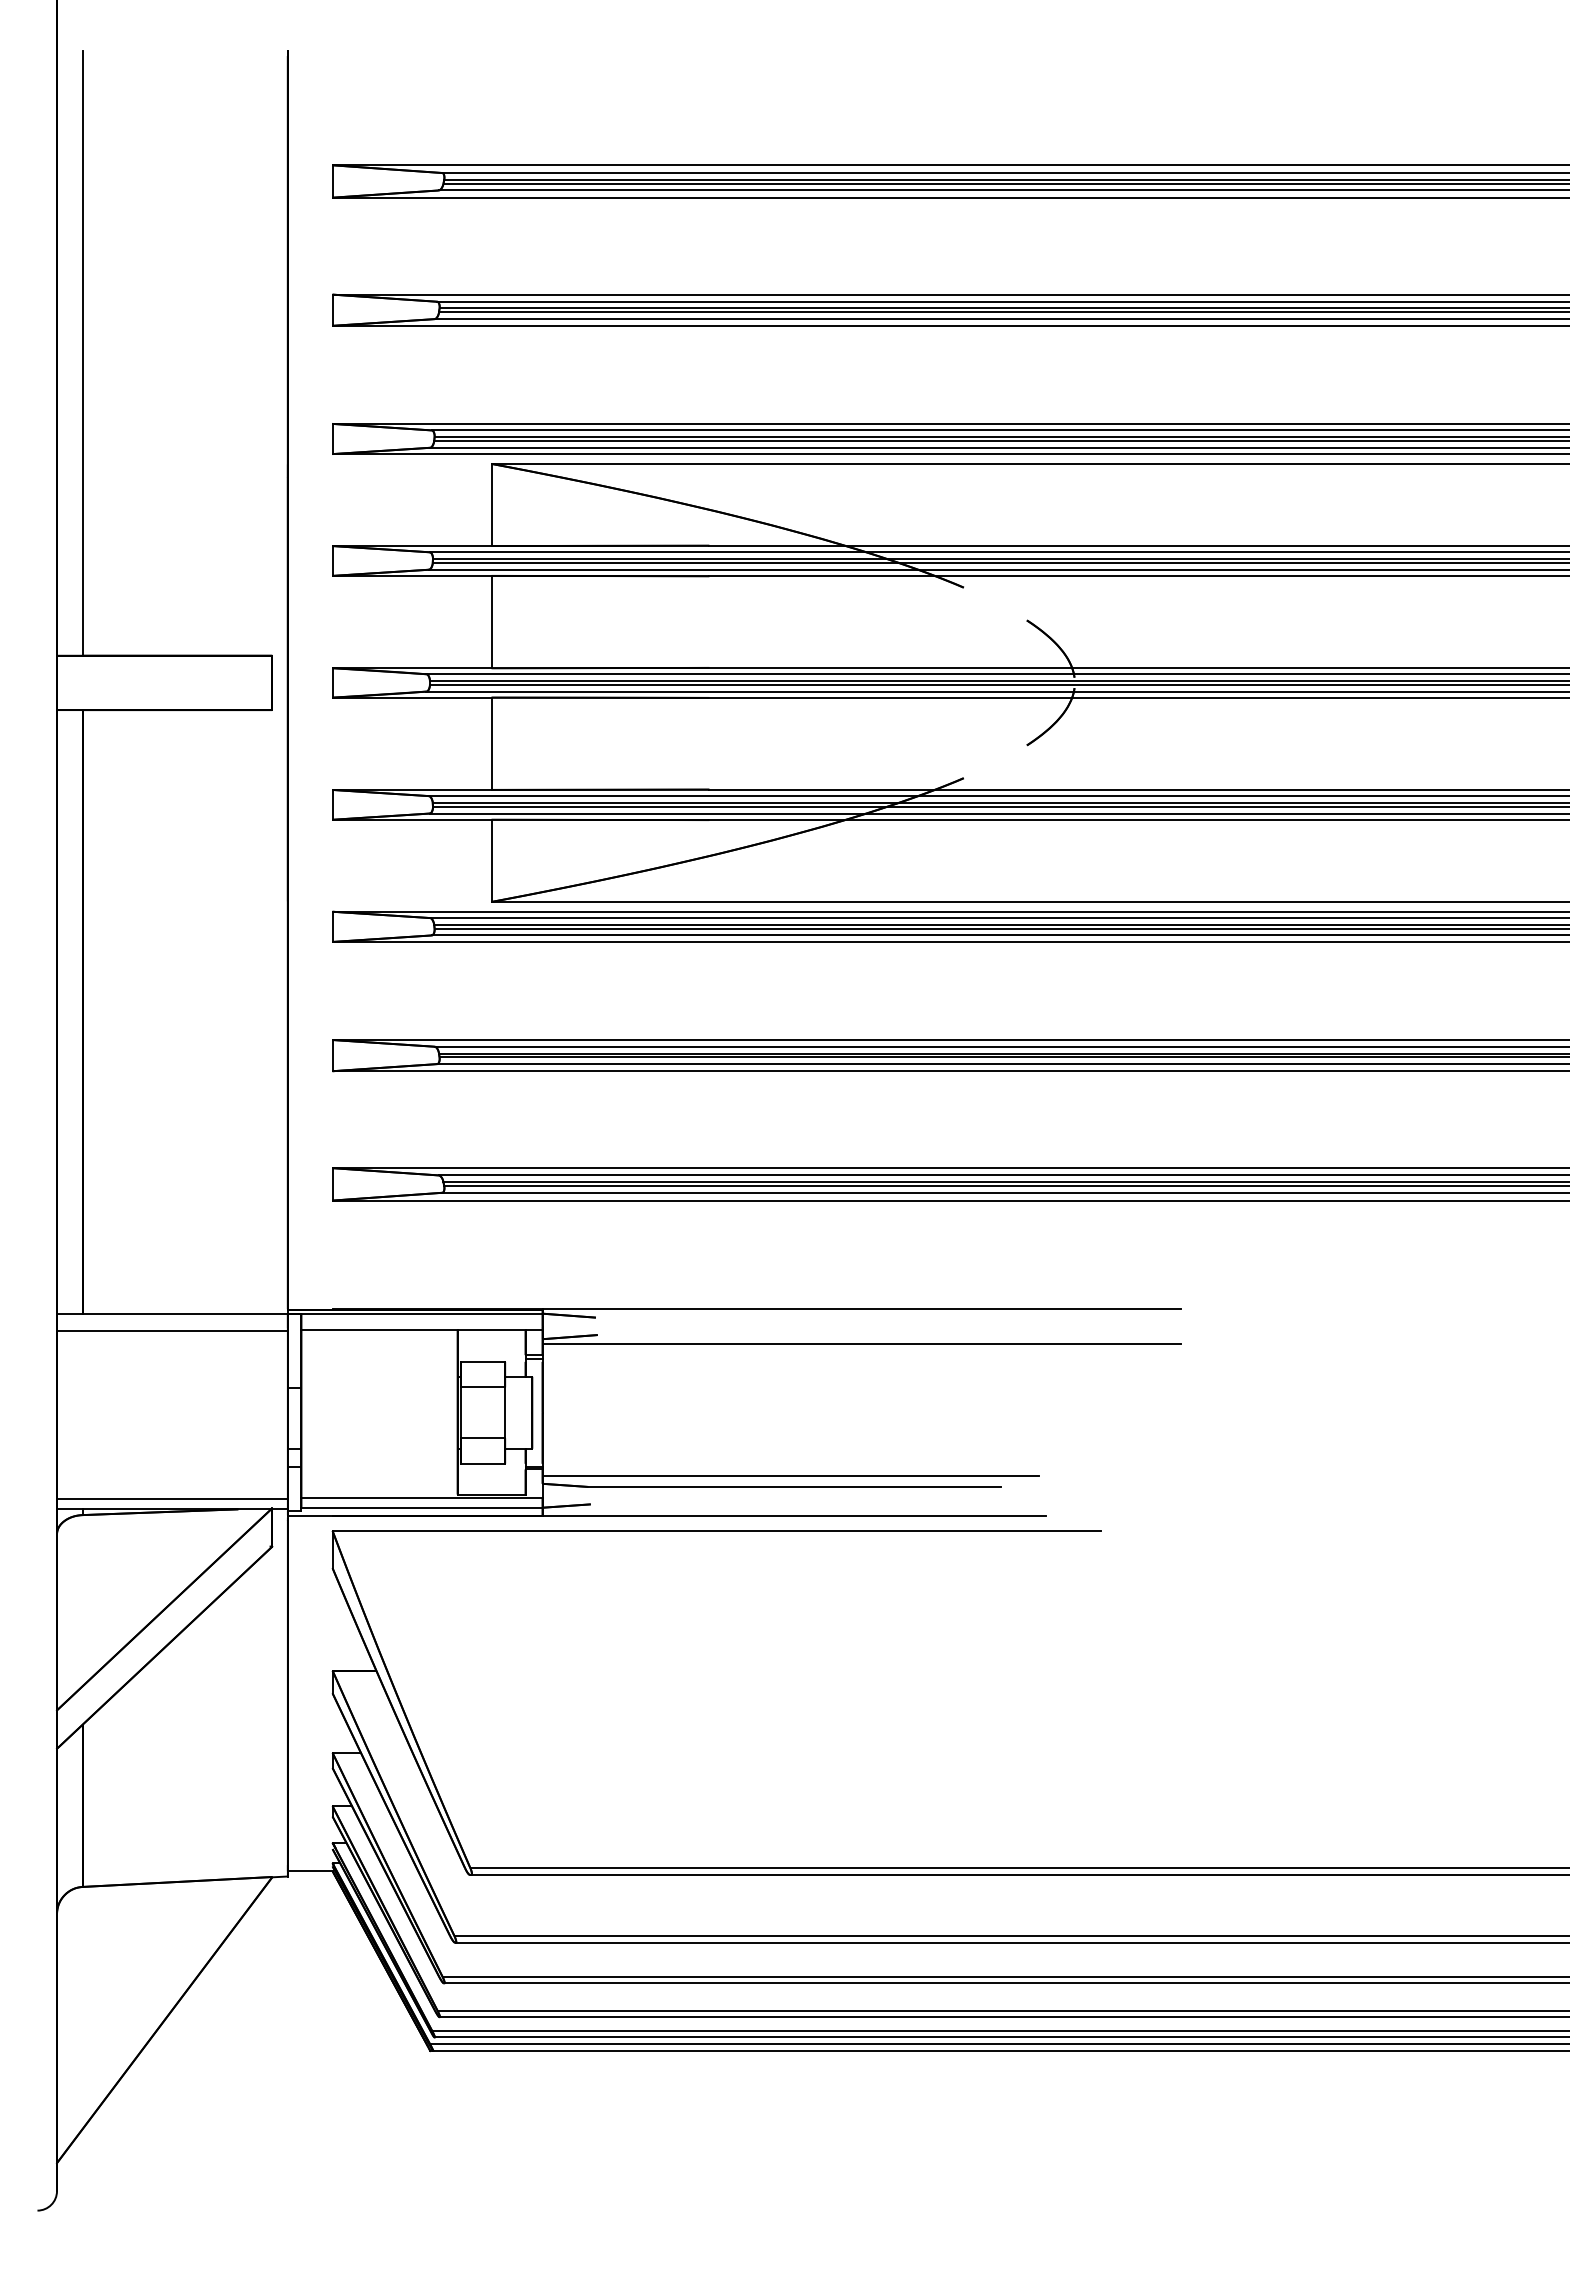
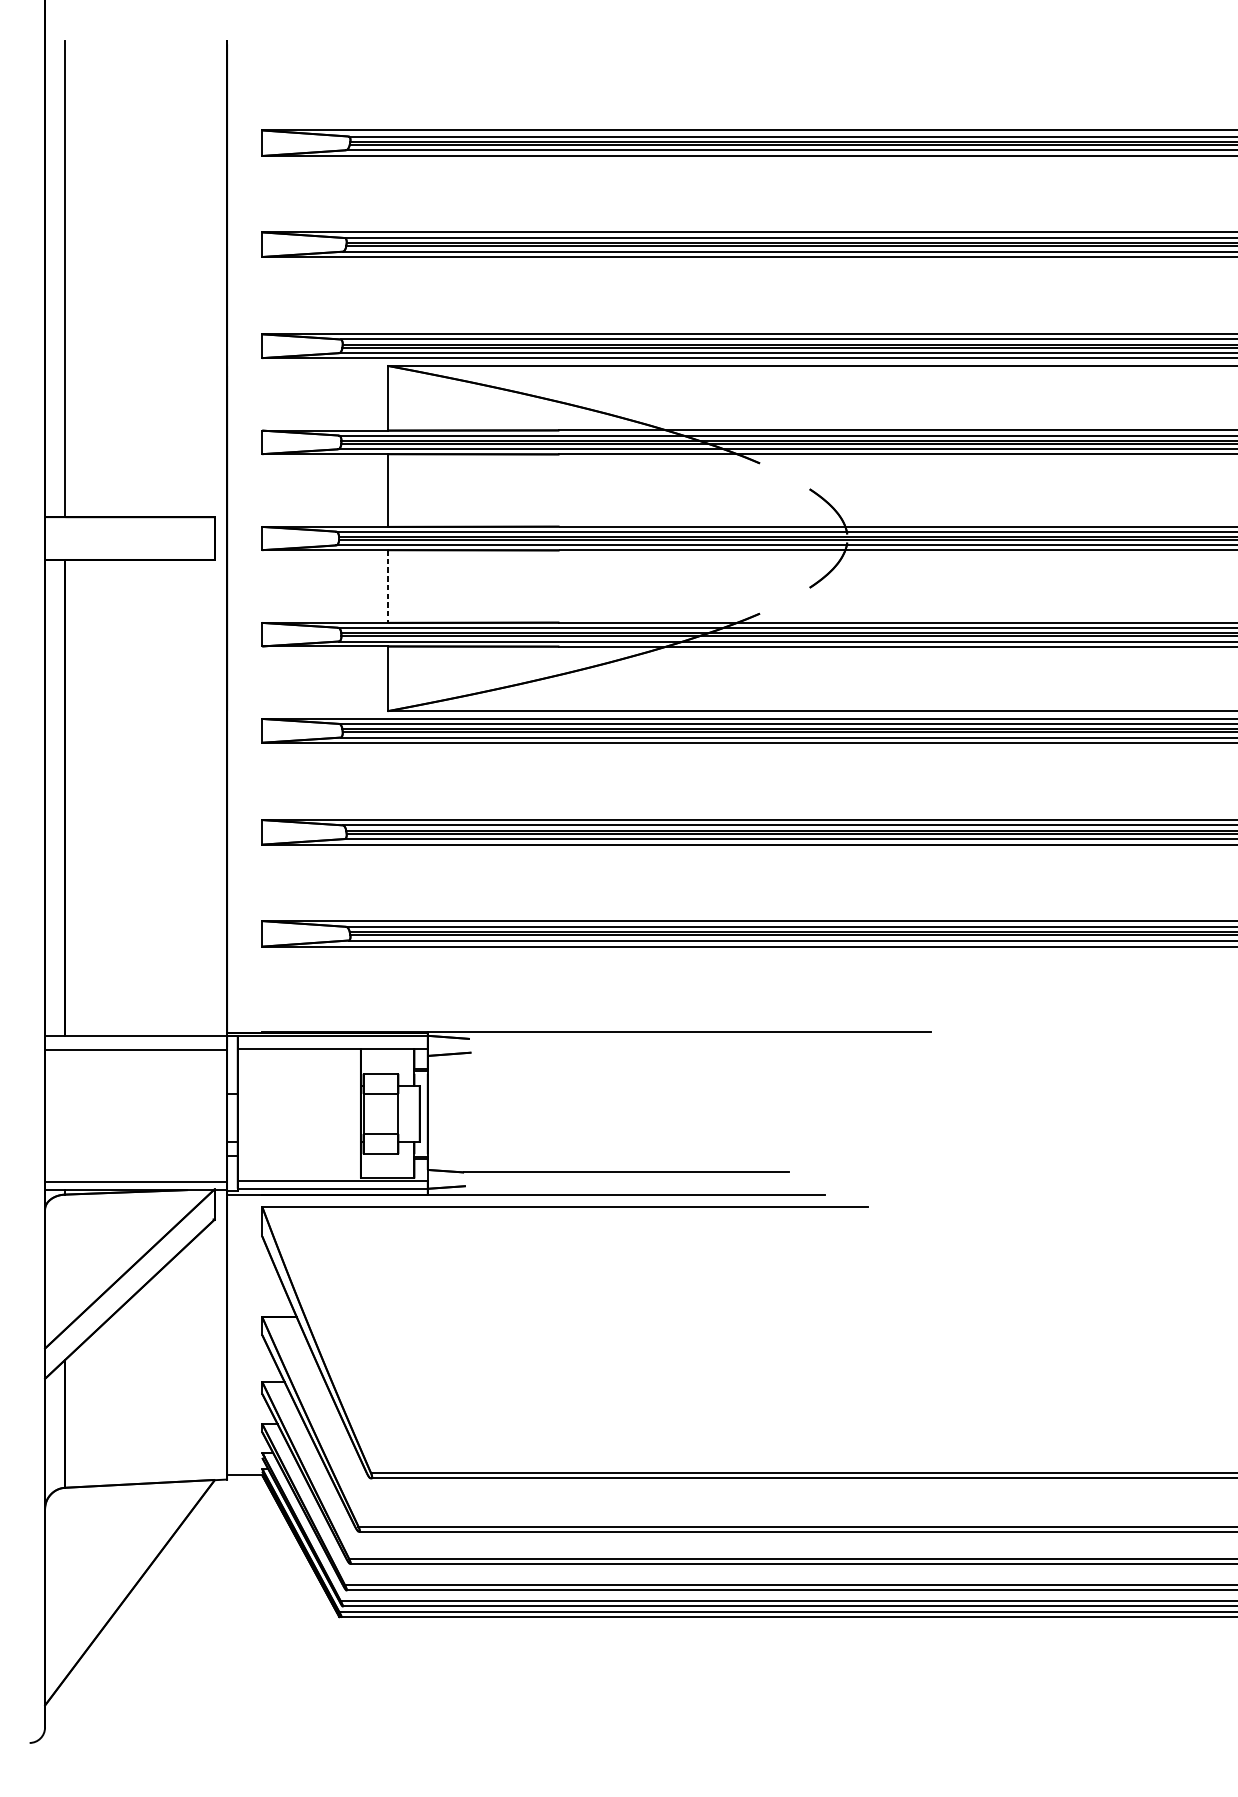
line: (491, 744) -> (387, 587), solid -> dashed
line: (861, 1344) -> (679, 1060), removed
line: (790, 1476) -> (623, 1164), removed

